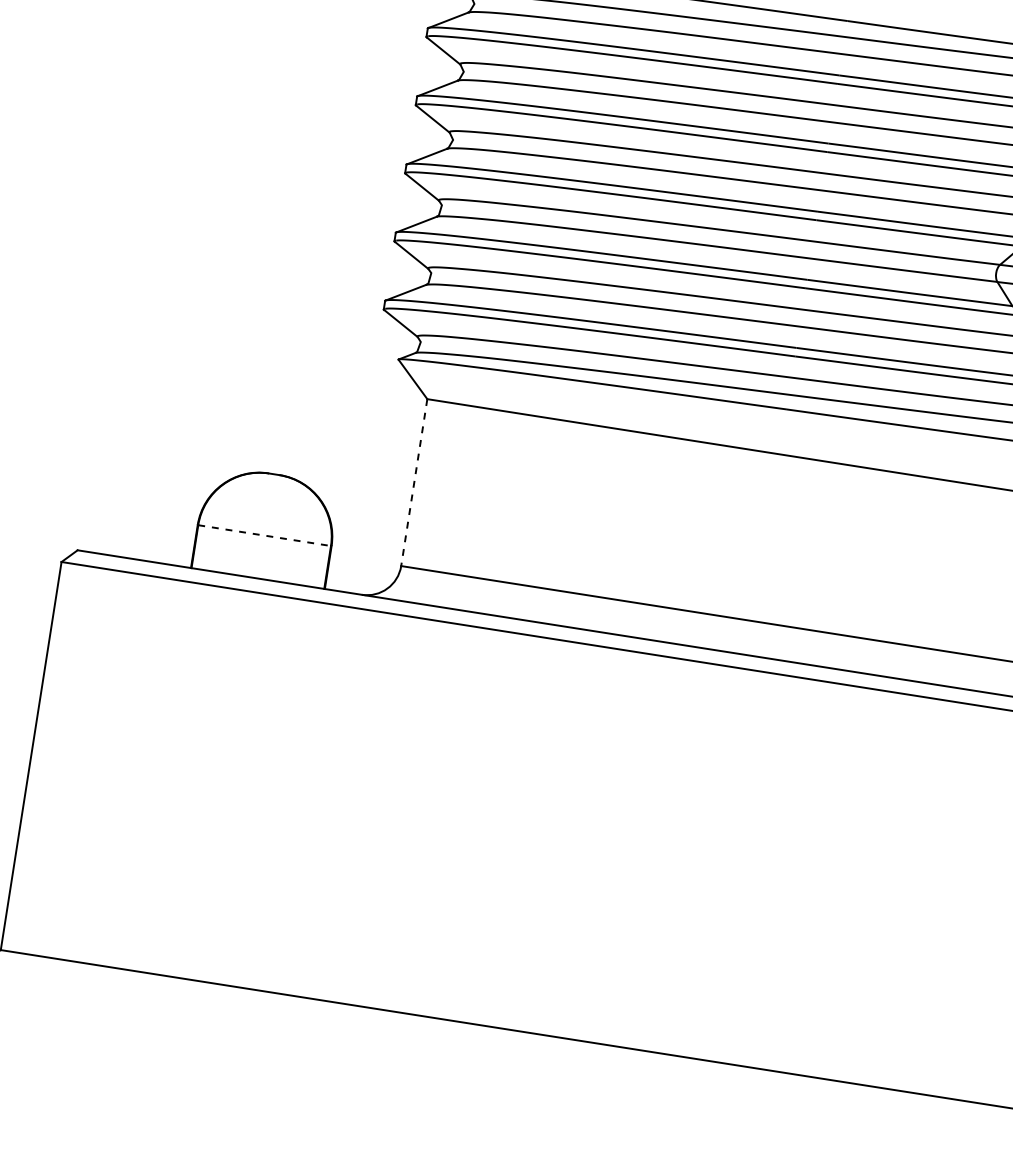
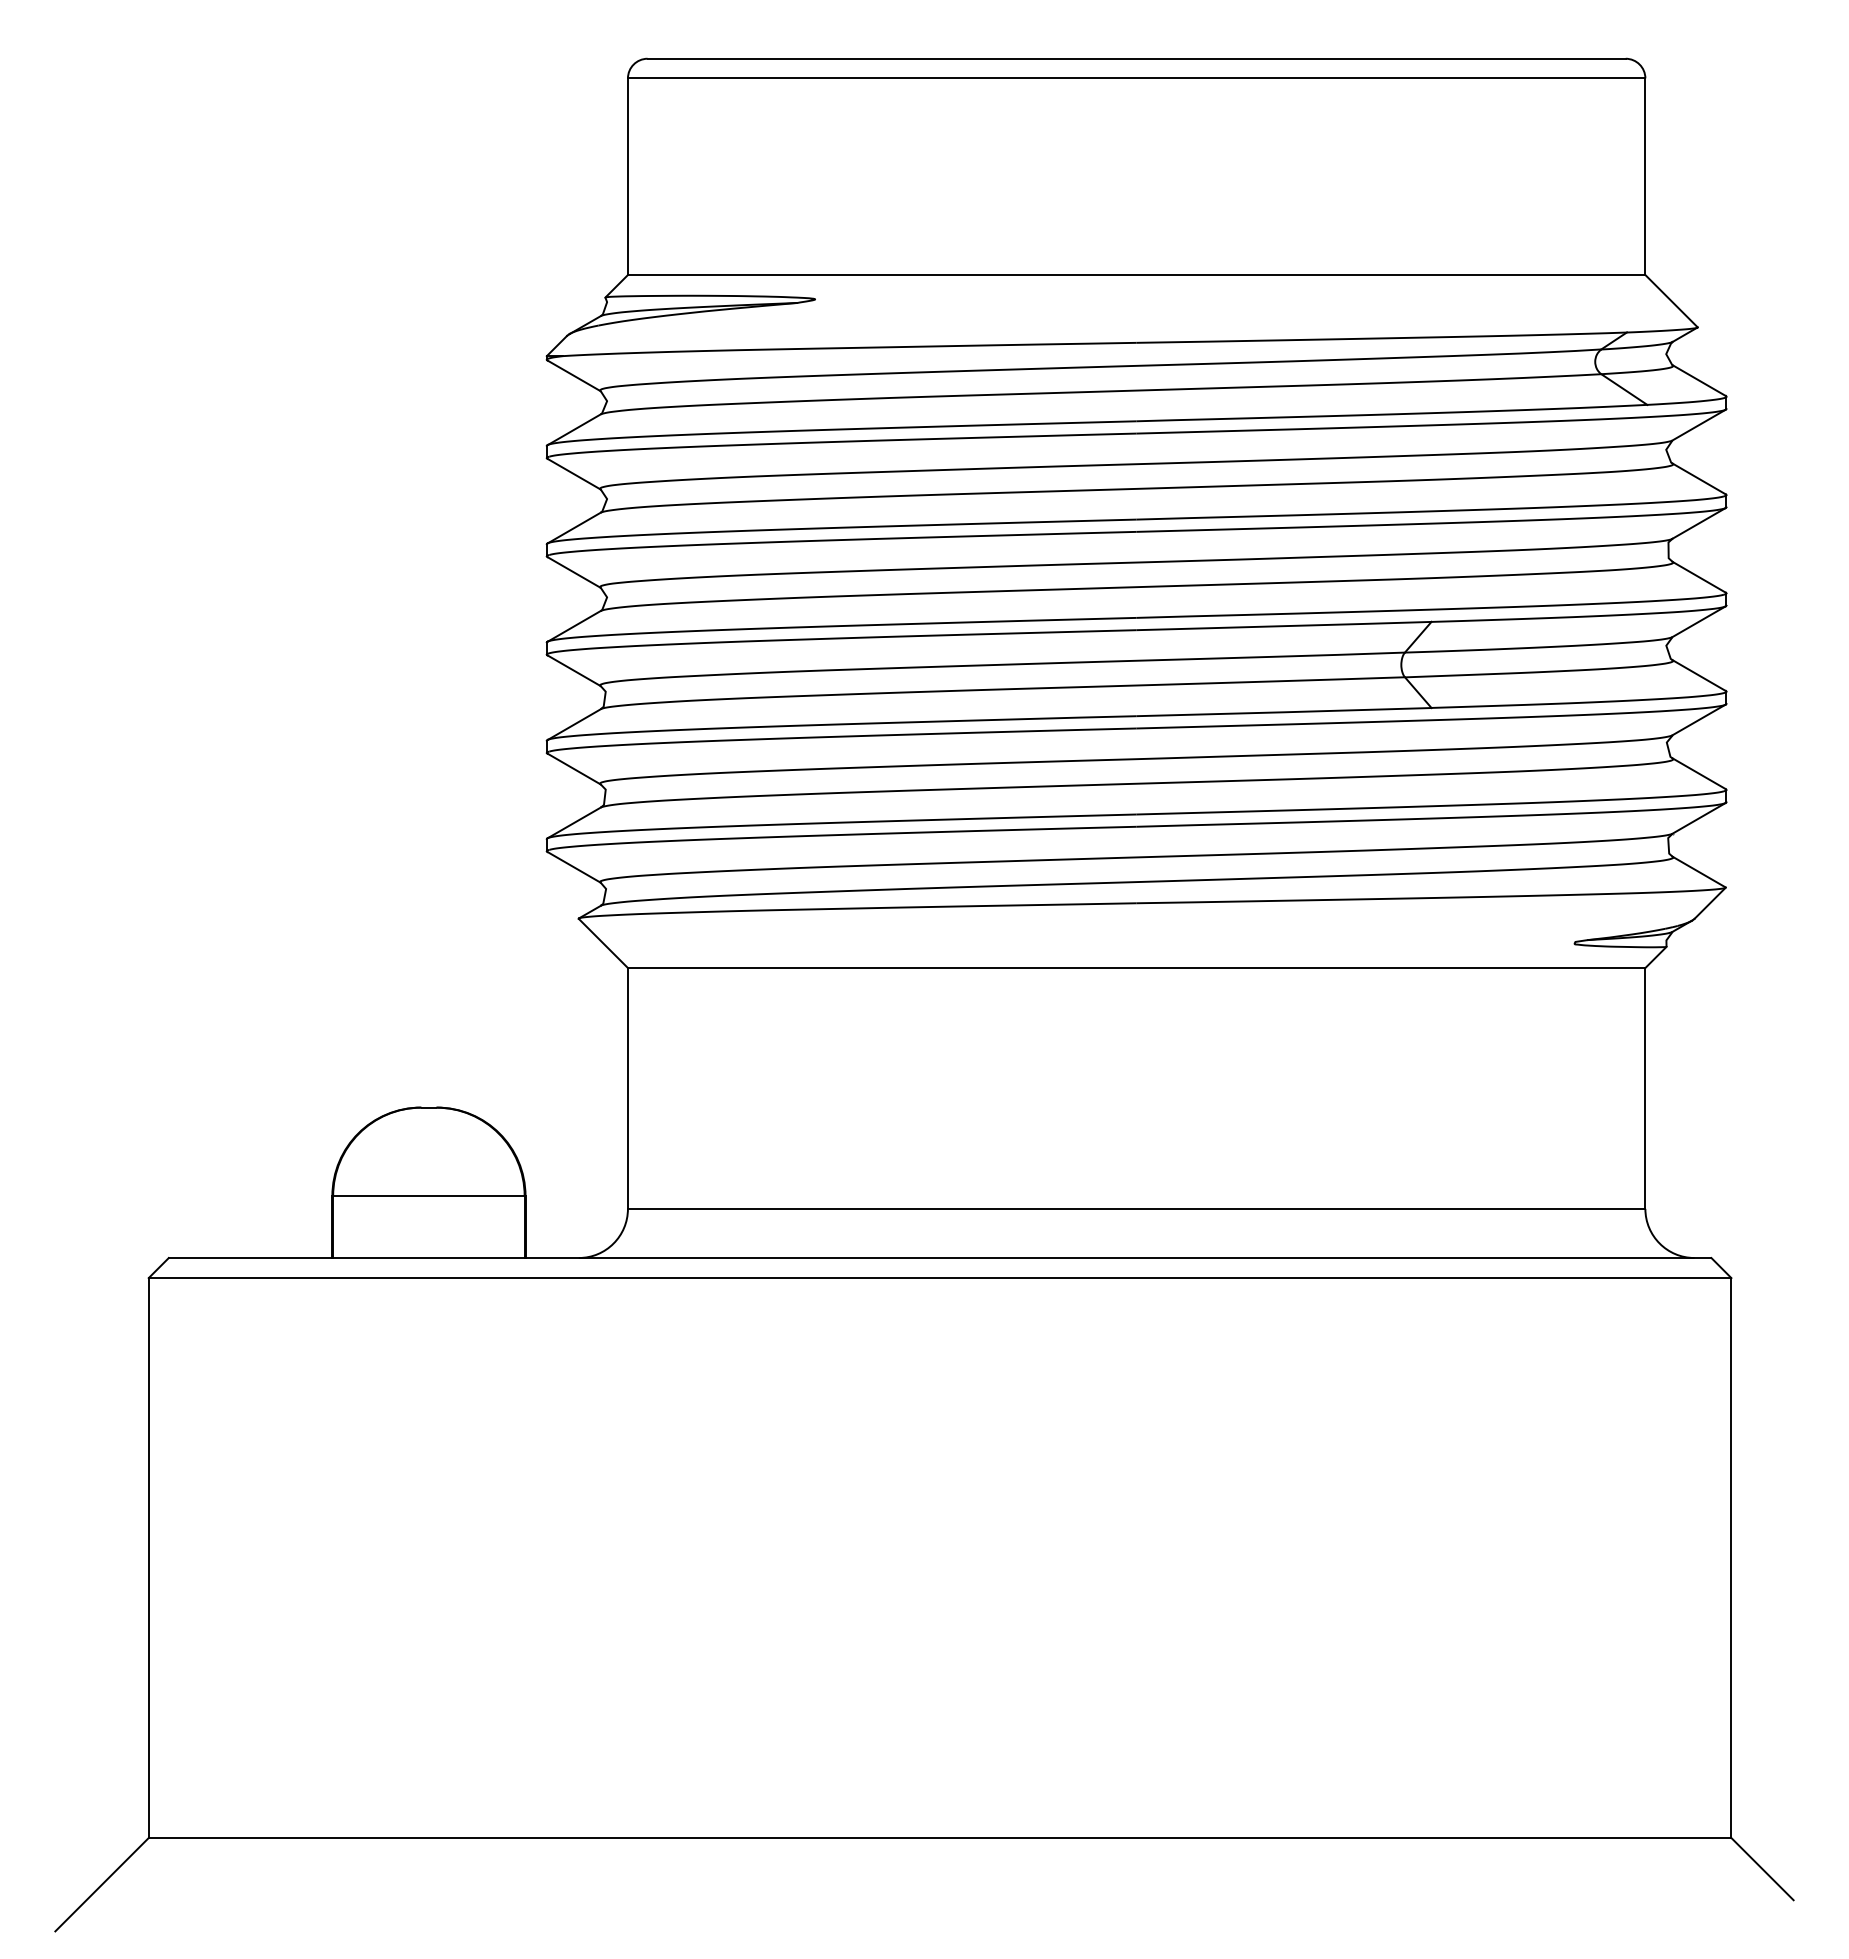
line: (413, 482) -> (627, 1088), dashed -> solid
line: (264, 535) -> (428, 1196), dashed -> solid

